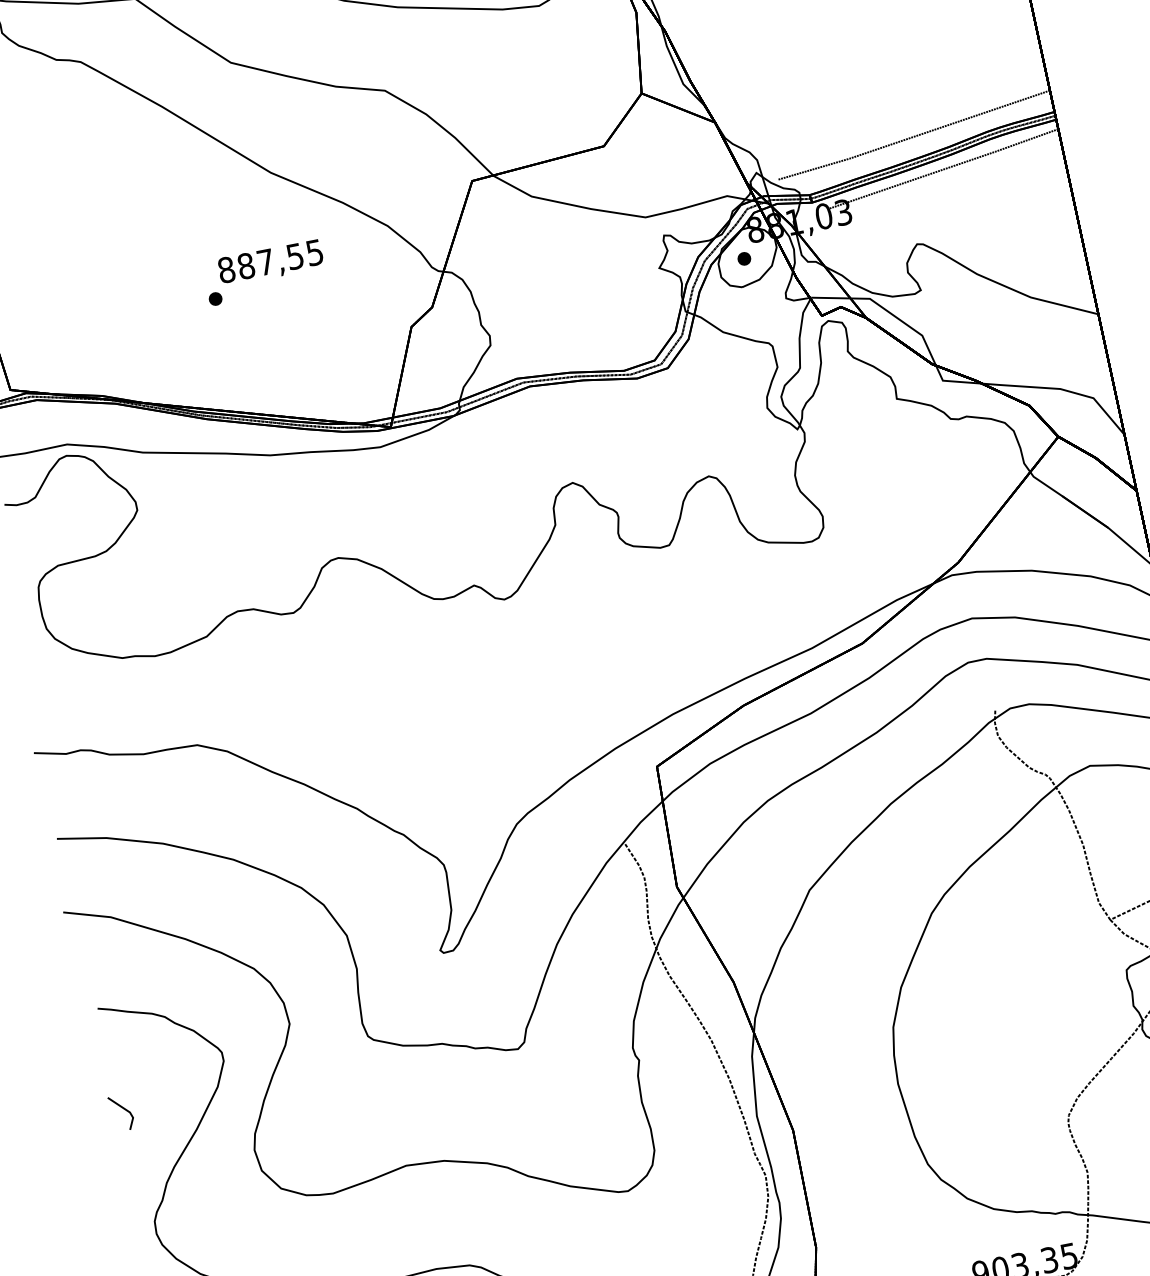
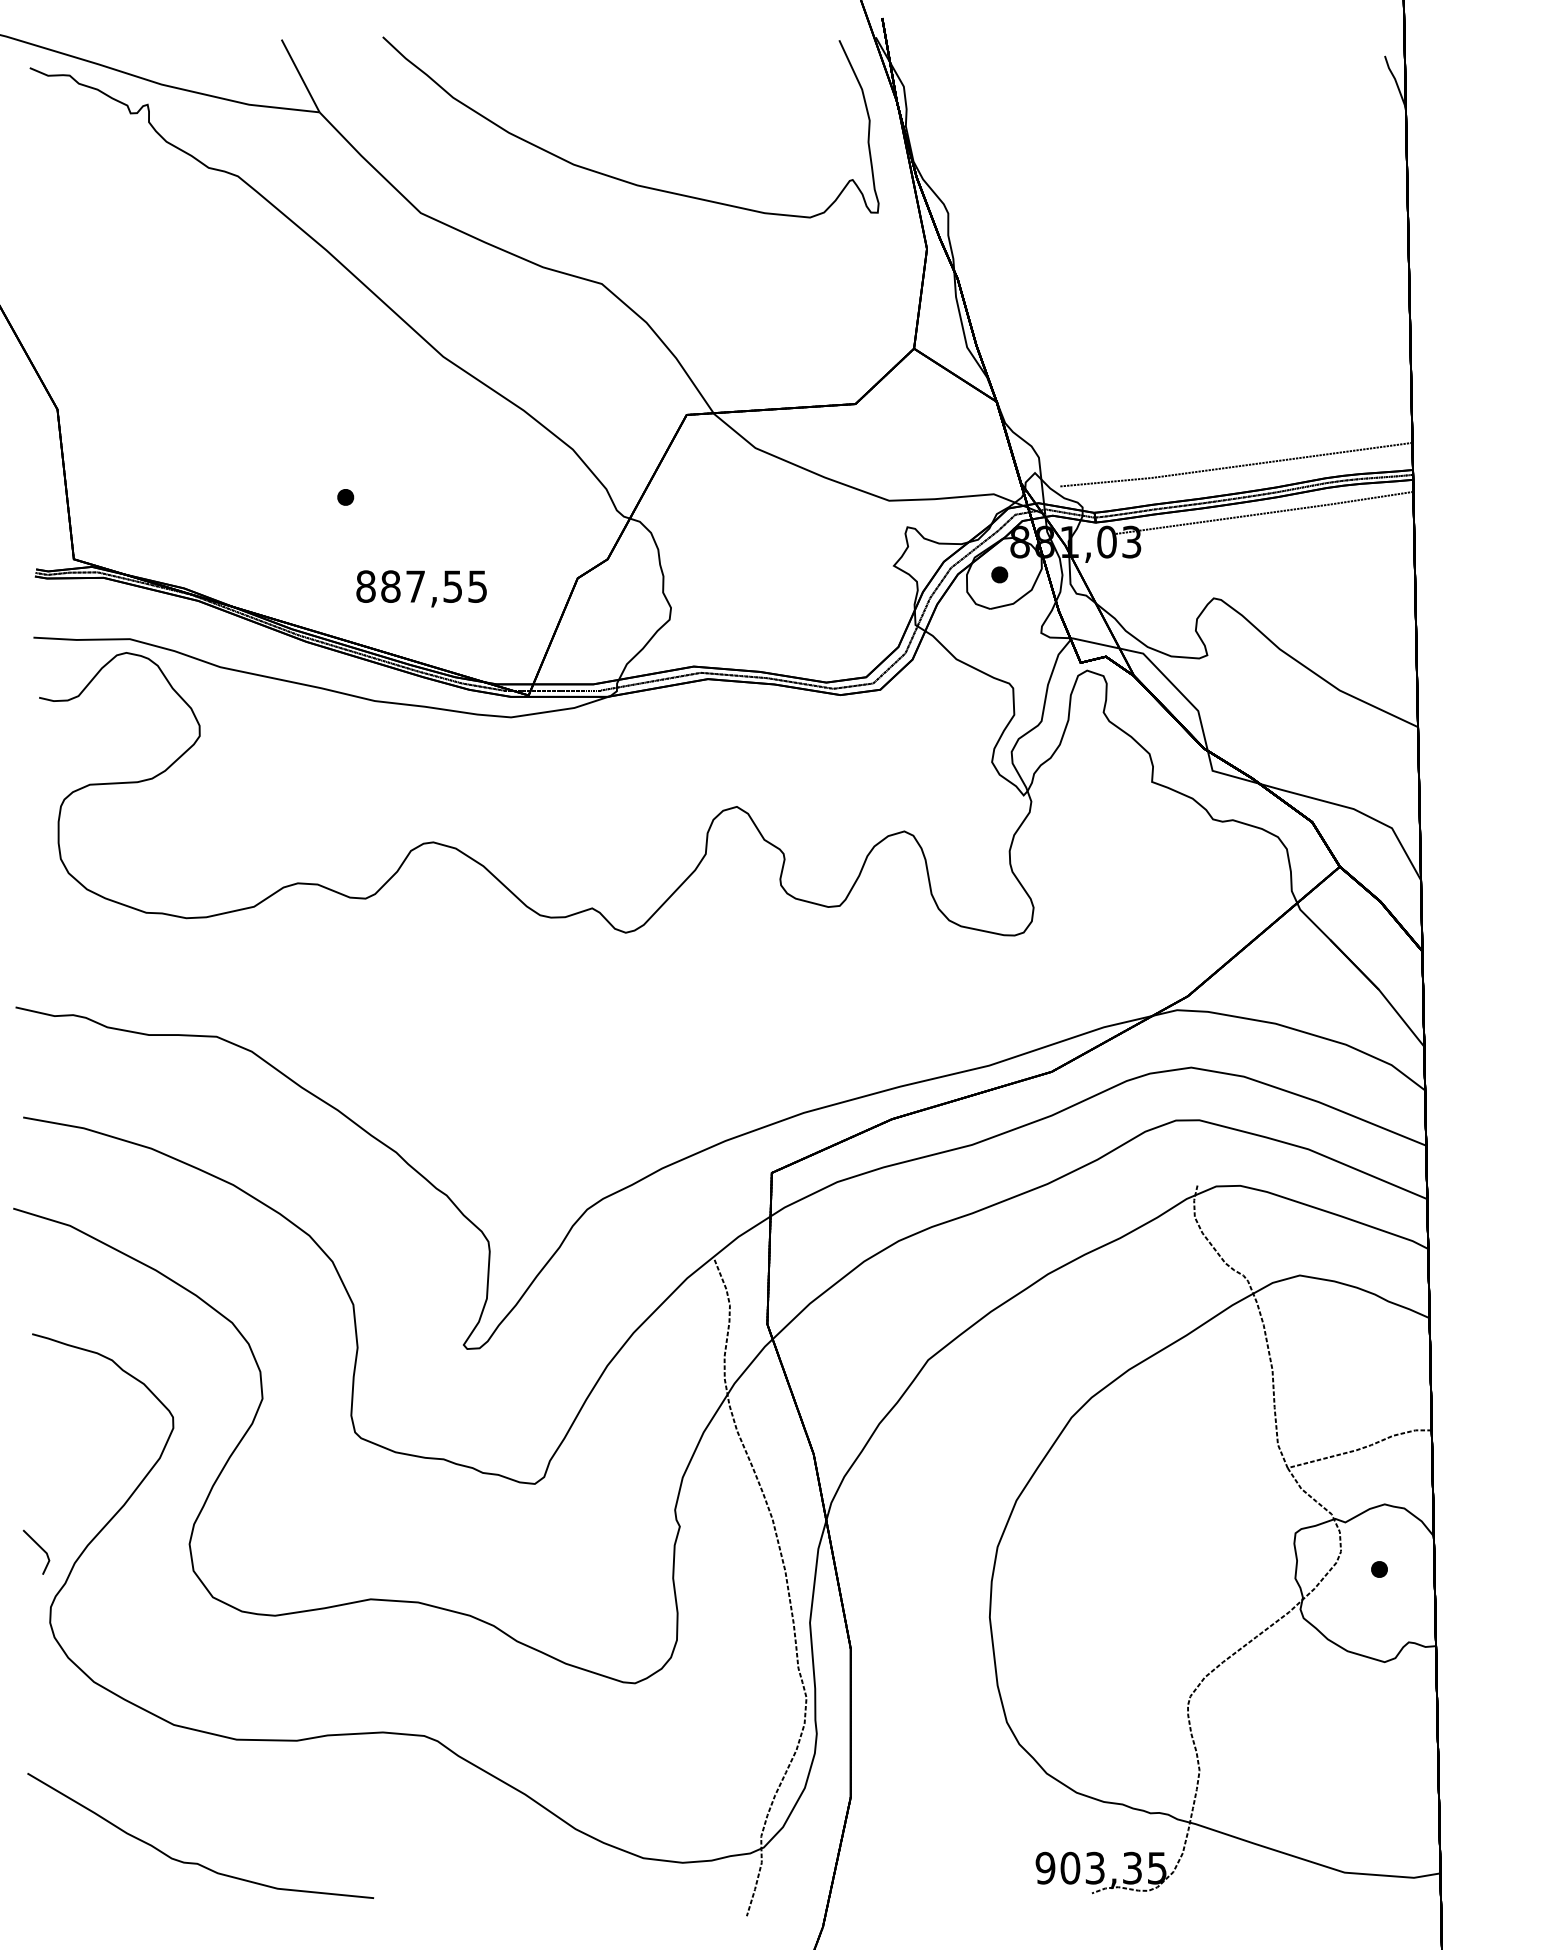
text: (270, 262) -> (421, 588), moved
line: (123, 1108) -> (39, 1547), moved

